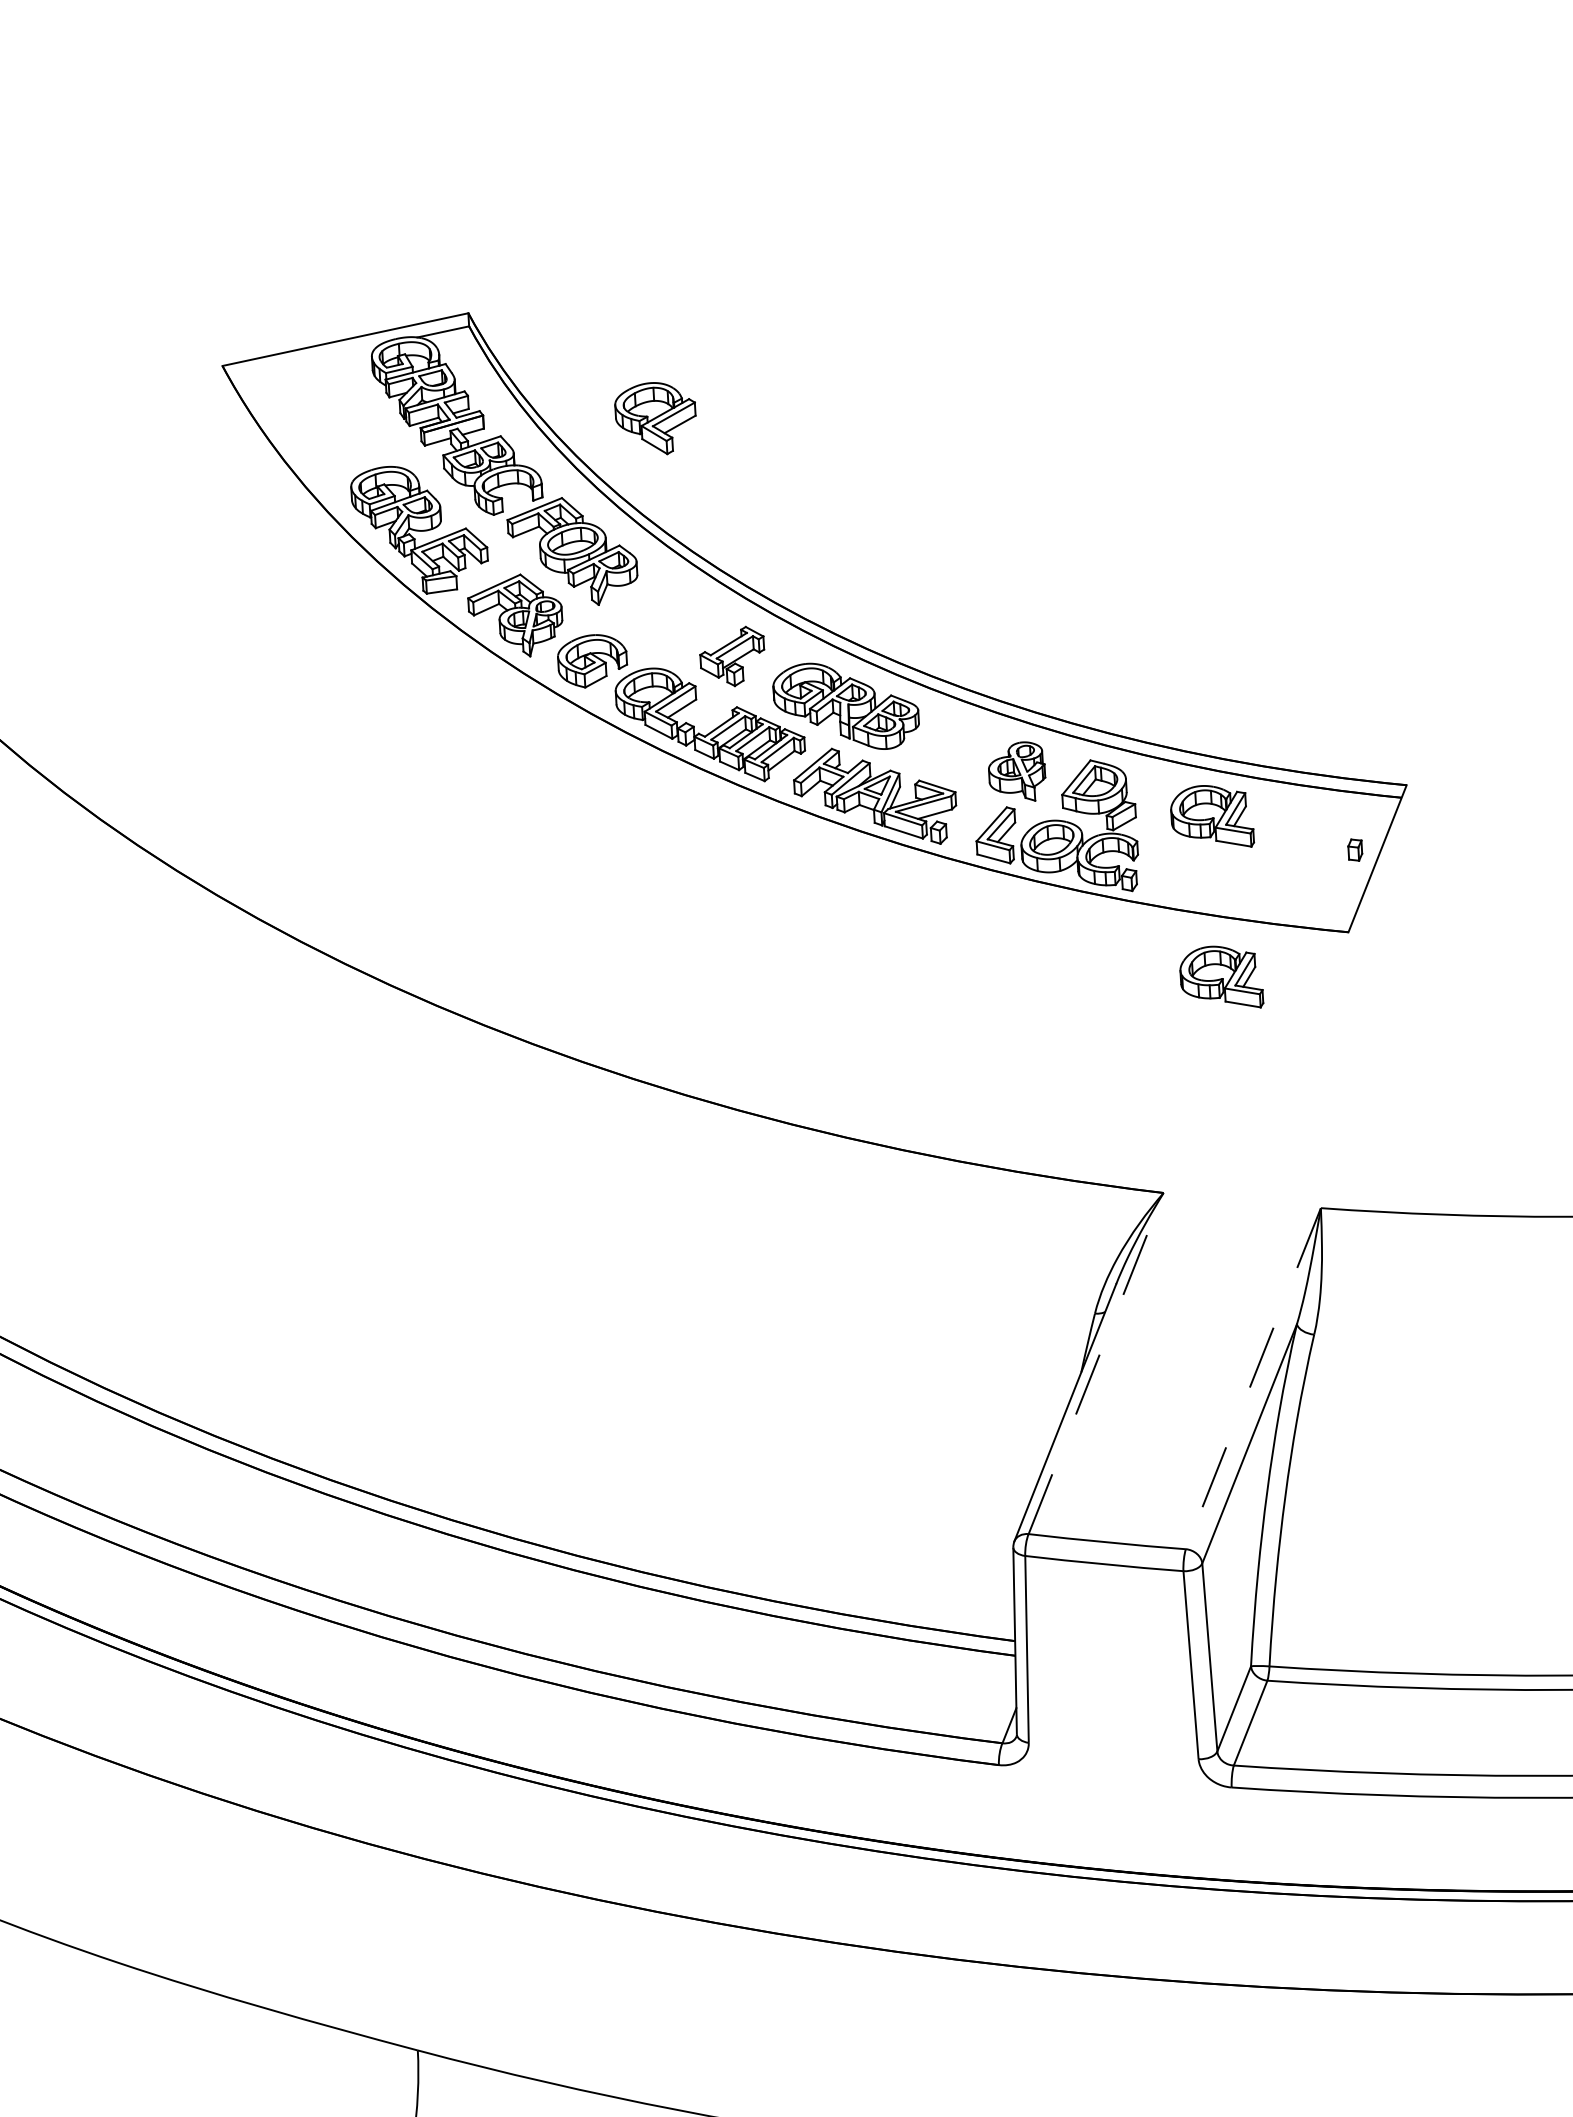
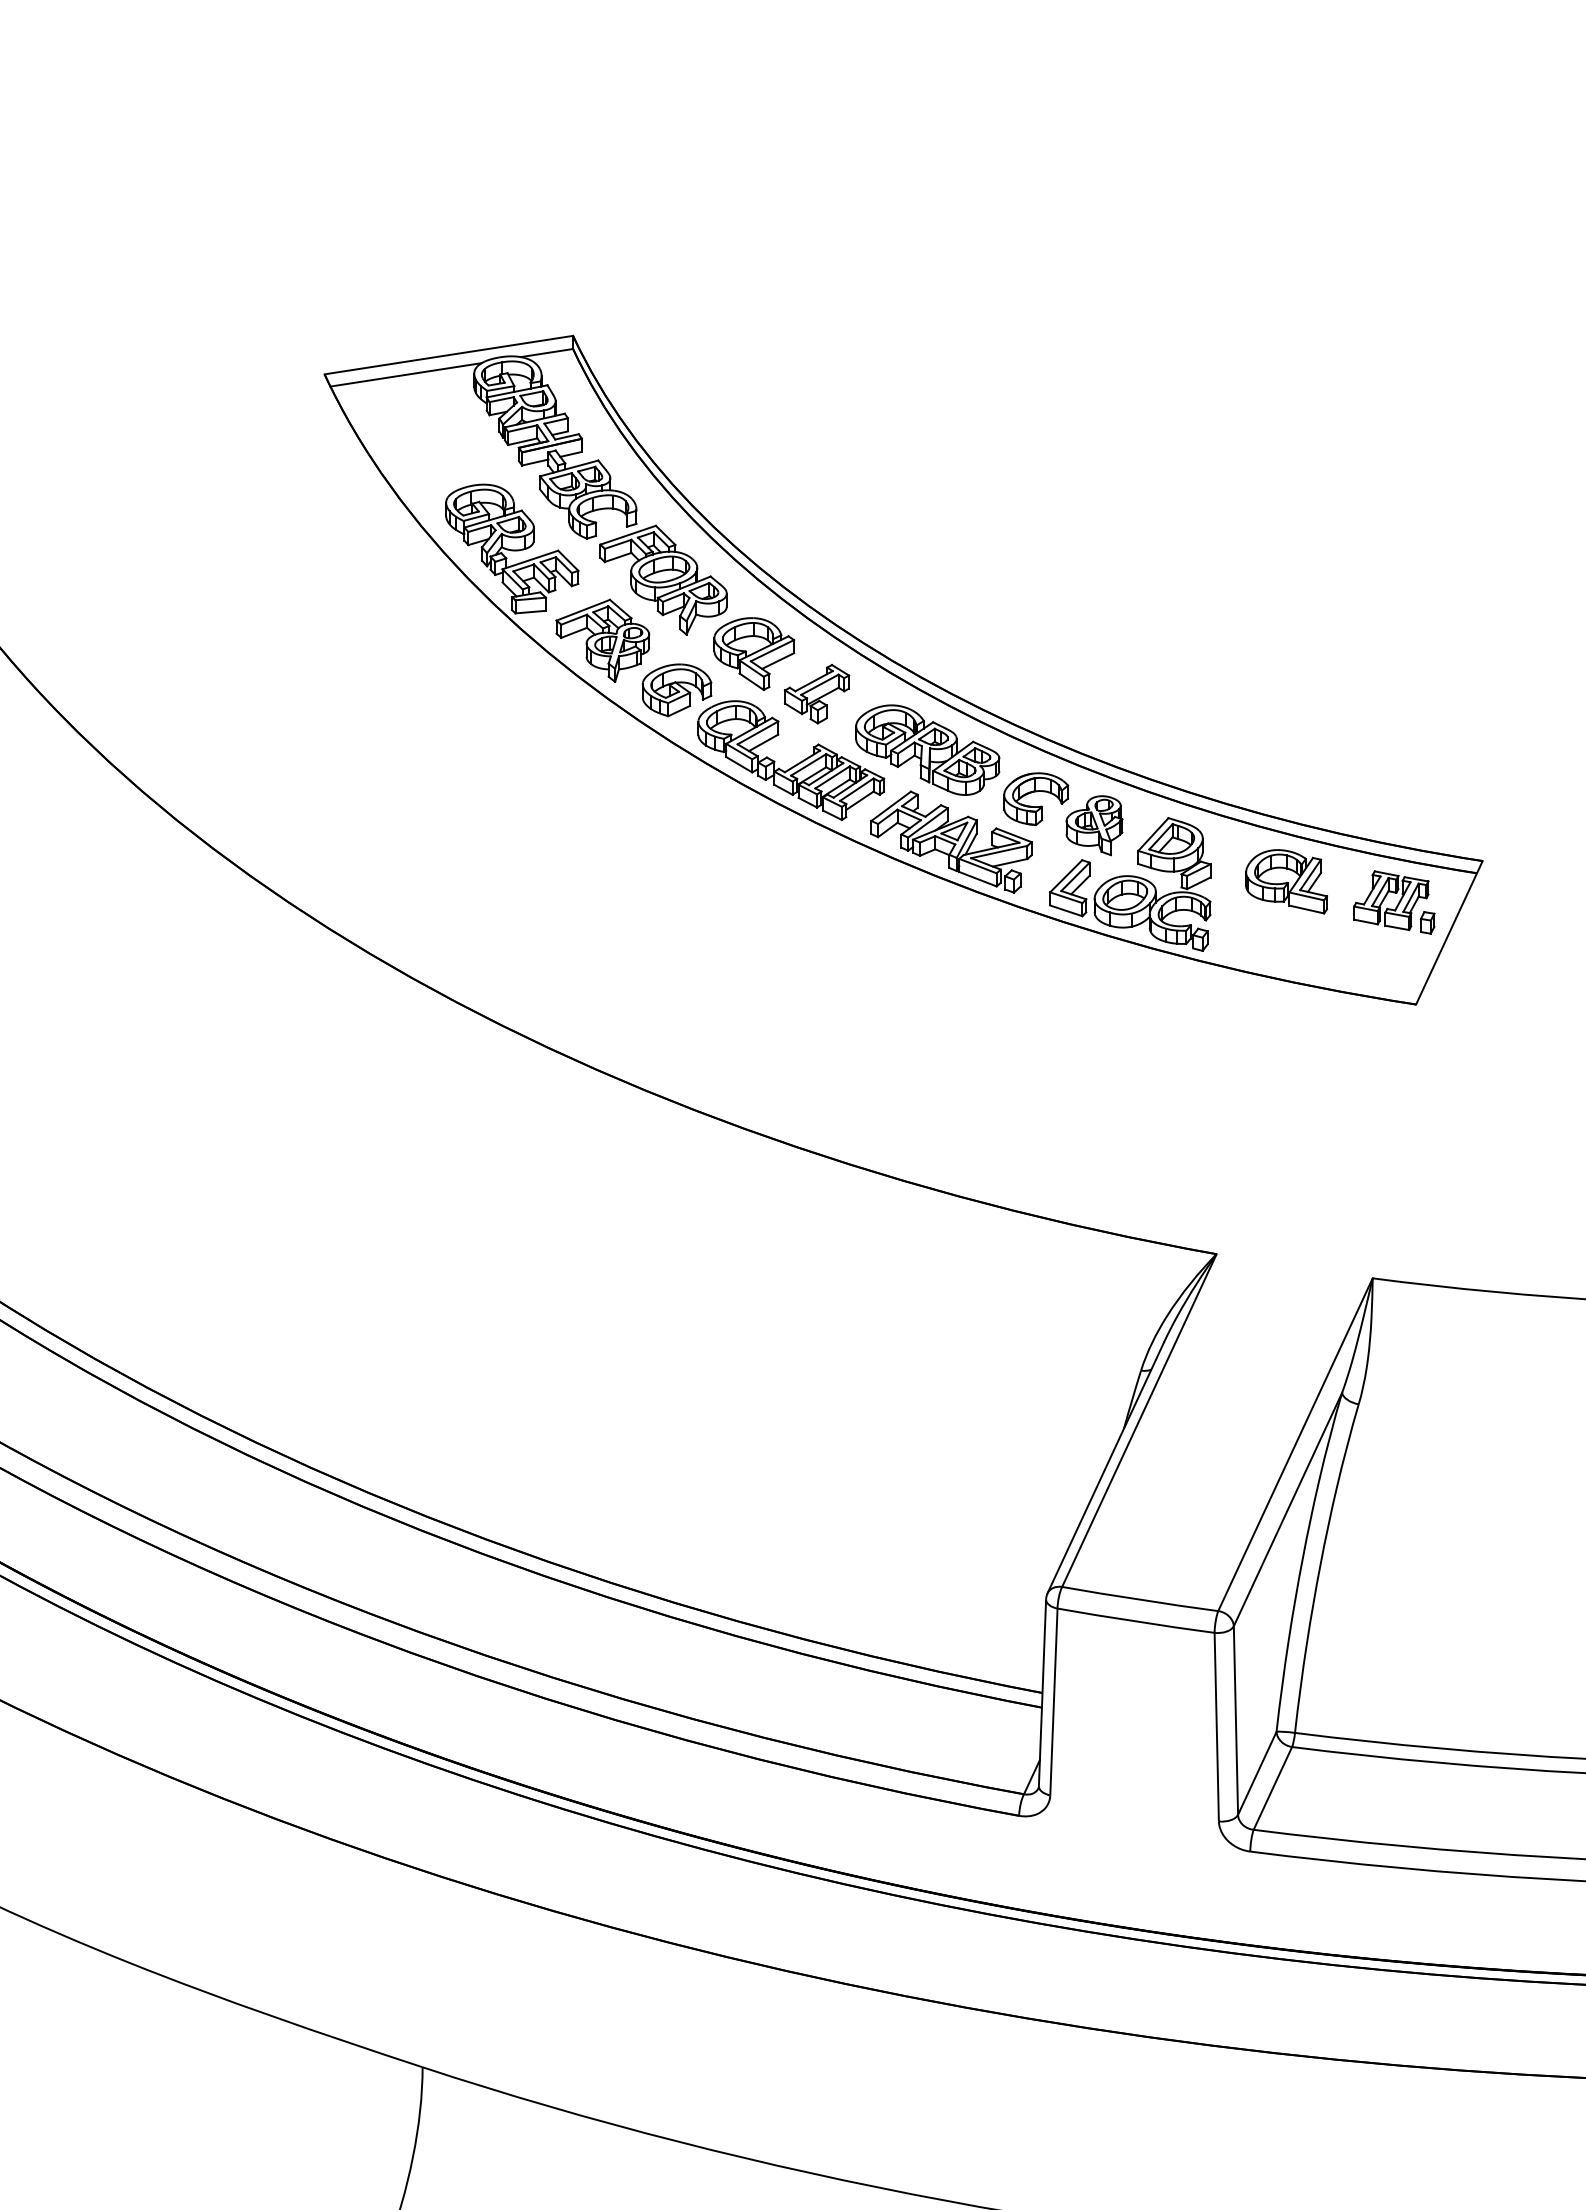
line: (303, 361) -> (405, 374), added
part: (656, 418) -> (754, 653), moved
part: (957, 748) -> (1036, 798), added
part: (1311, 828) -> (1385, 898), added
part: (1221, 977) -> (1286, 1042), removed
line: (1096, 1363) -> (1139, 1420), dashed -> solid
line: (1253, 1379) -> (1295, 1445), dashed -> solid

